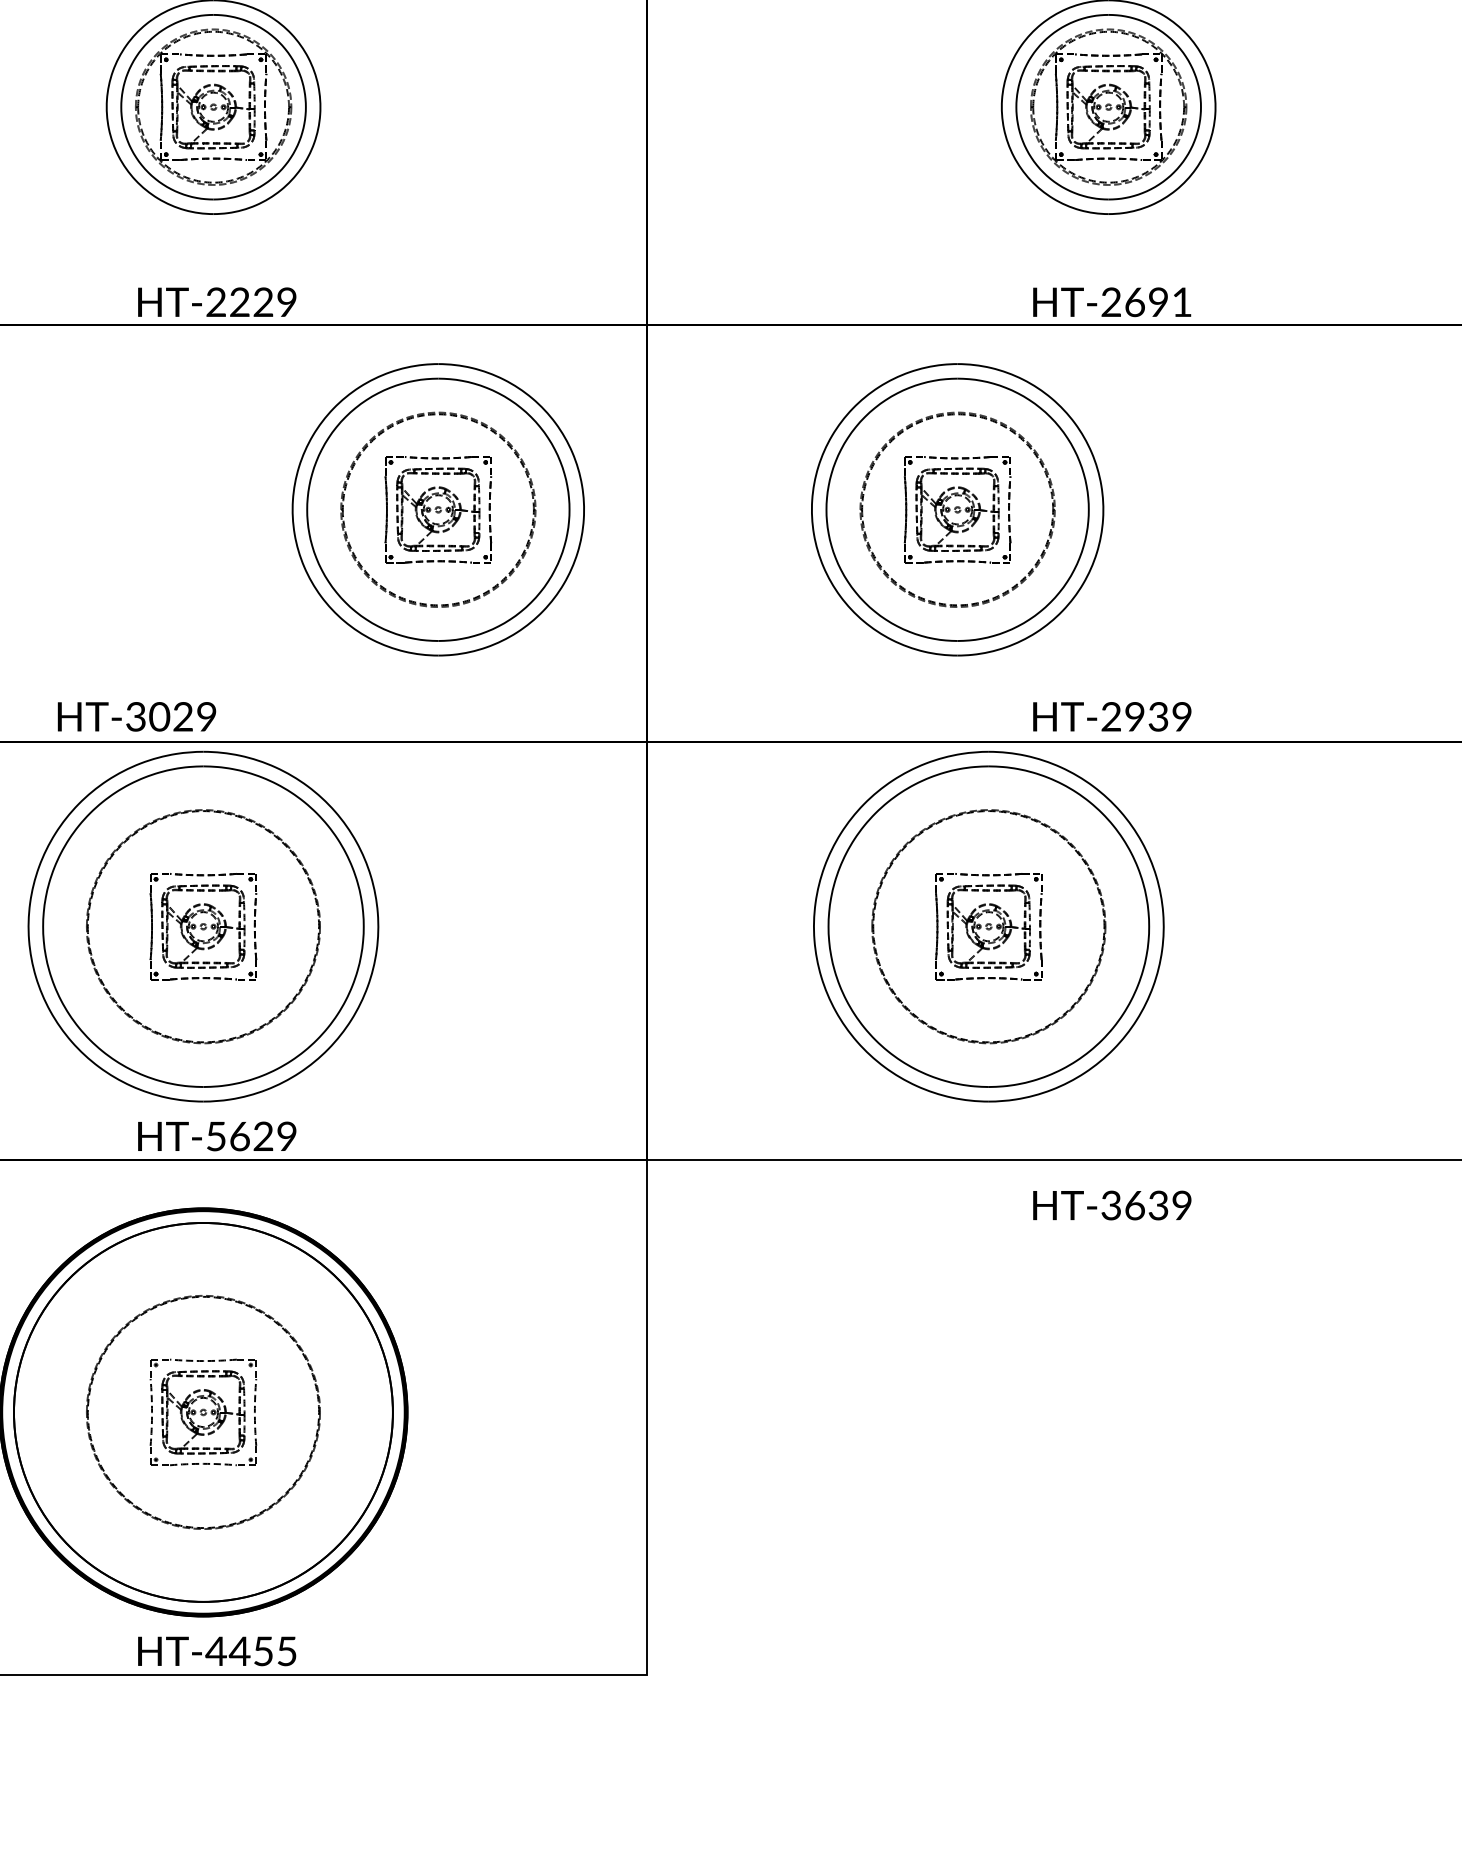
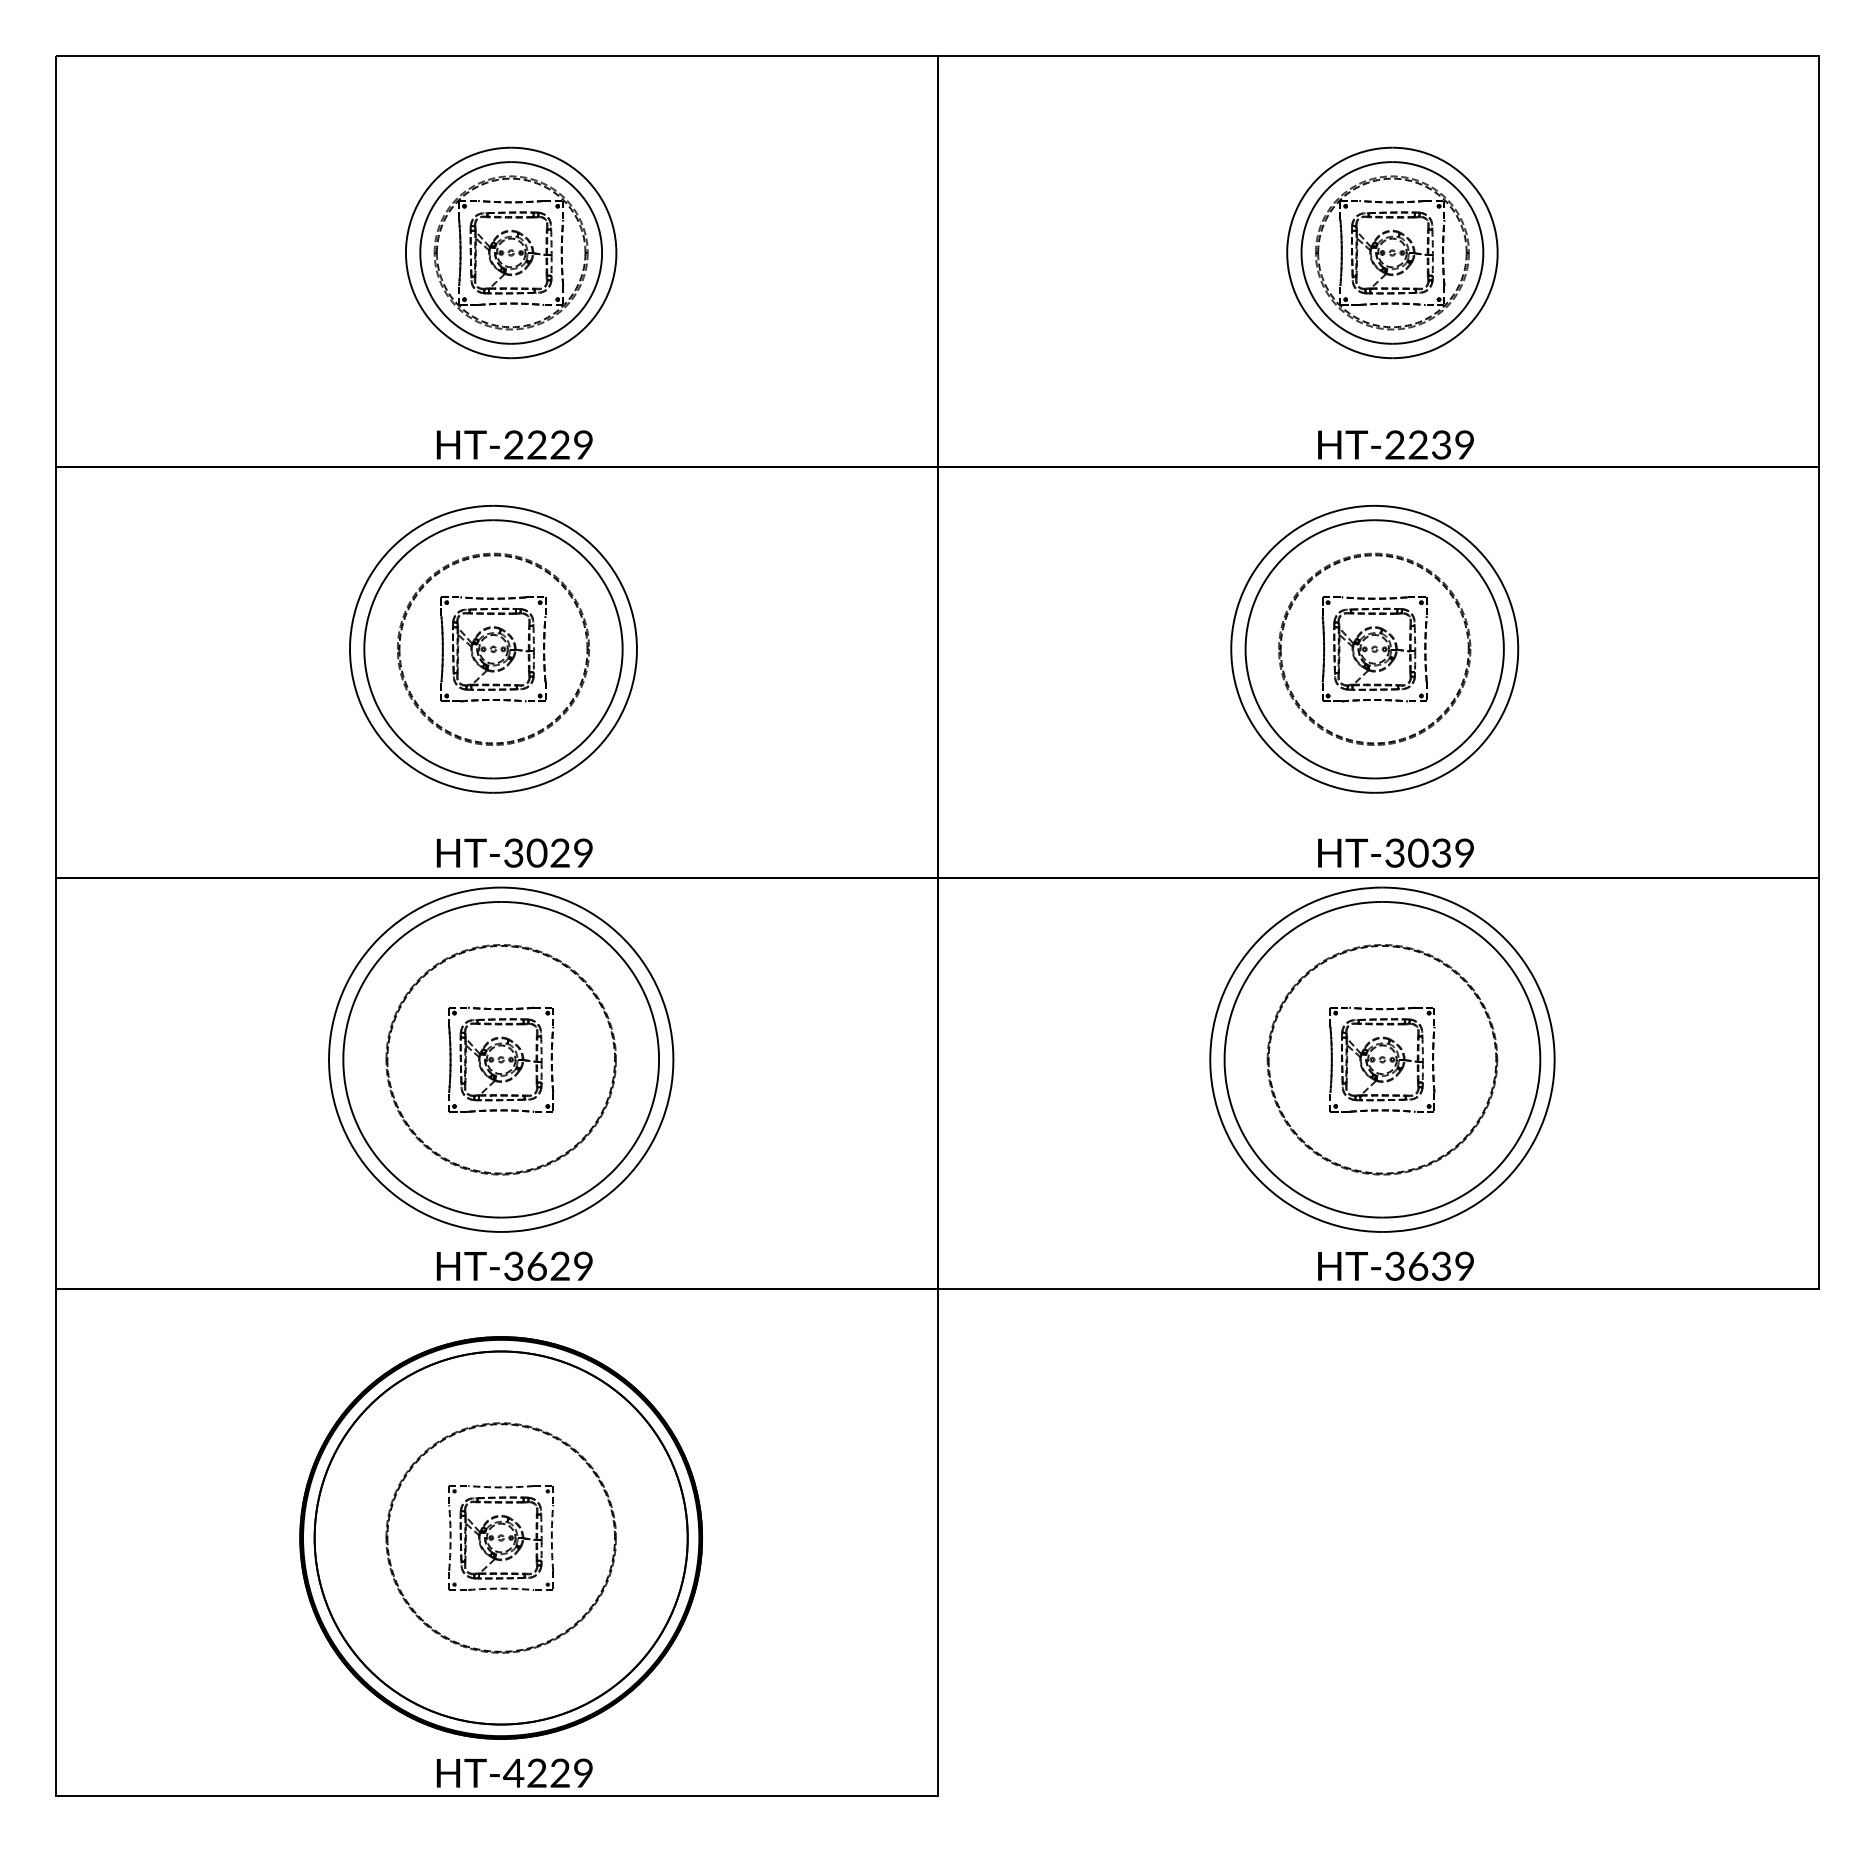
text: (1157, 301) -> (1440, 444), HT-2691 -> HT-2239
part: (438, 509) -> (493, 649), moved
part: (957, 509) -> (1374, 649), moved
text: (136, 716) -> (514, 852), moved
text: (1122, 717) -> (1406, 853), HT-2939 -> HT-3039
part: (988, 926) -> (1382, 1059), moved
text: (215, 1135) -> (513, 1265), HT-5629 -> HT-3629
text: (1111, 1204) -> (1395, 1265), moved
text: (262, 1650) -> (559, 1772), HT-4455 -> HT-4229

